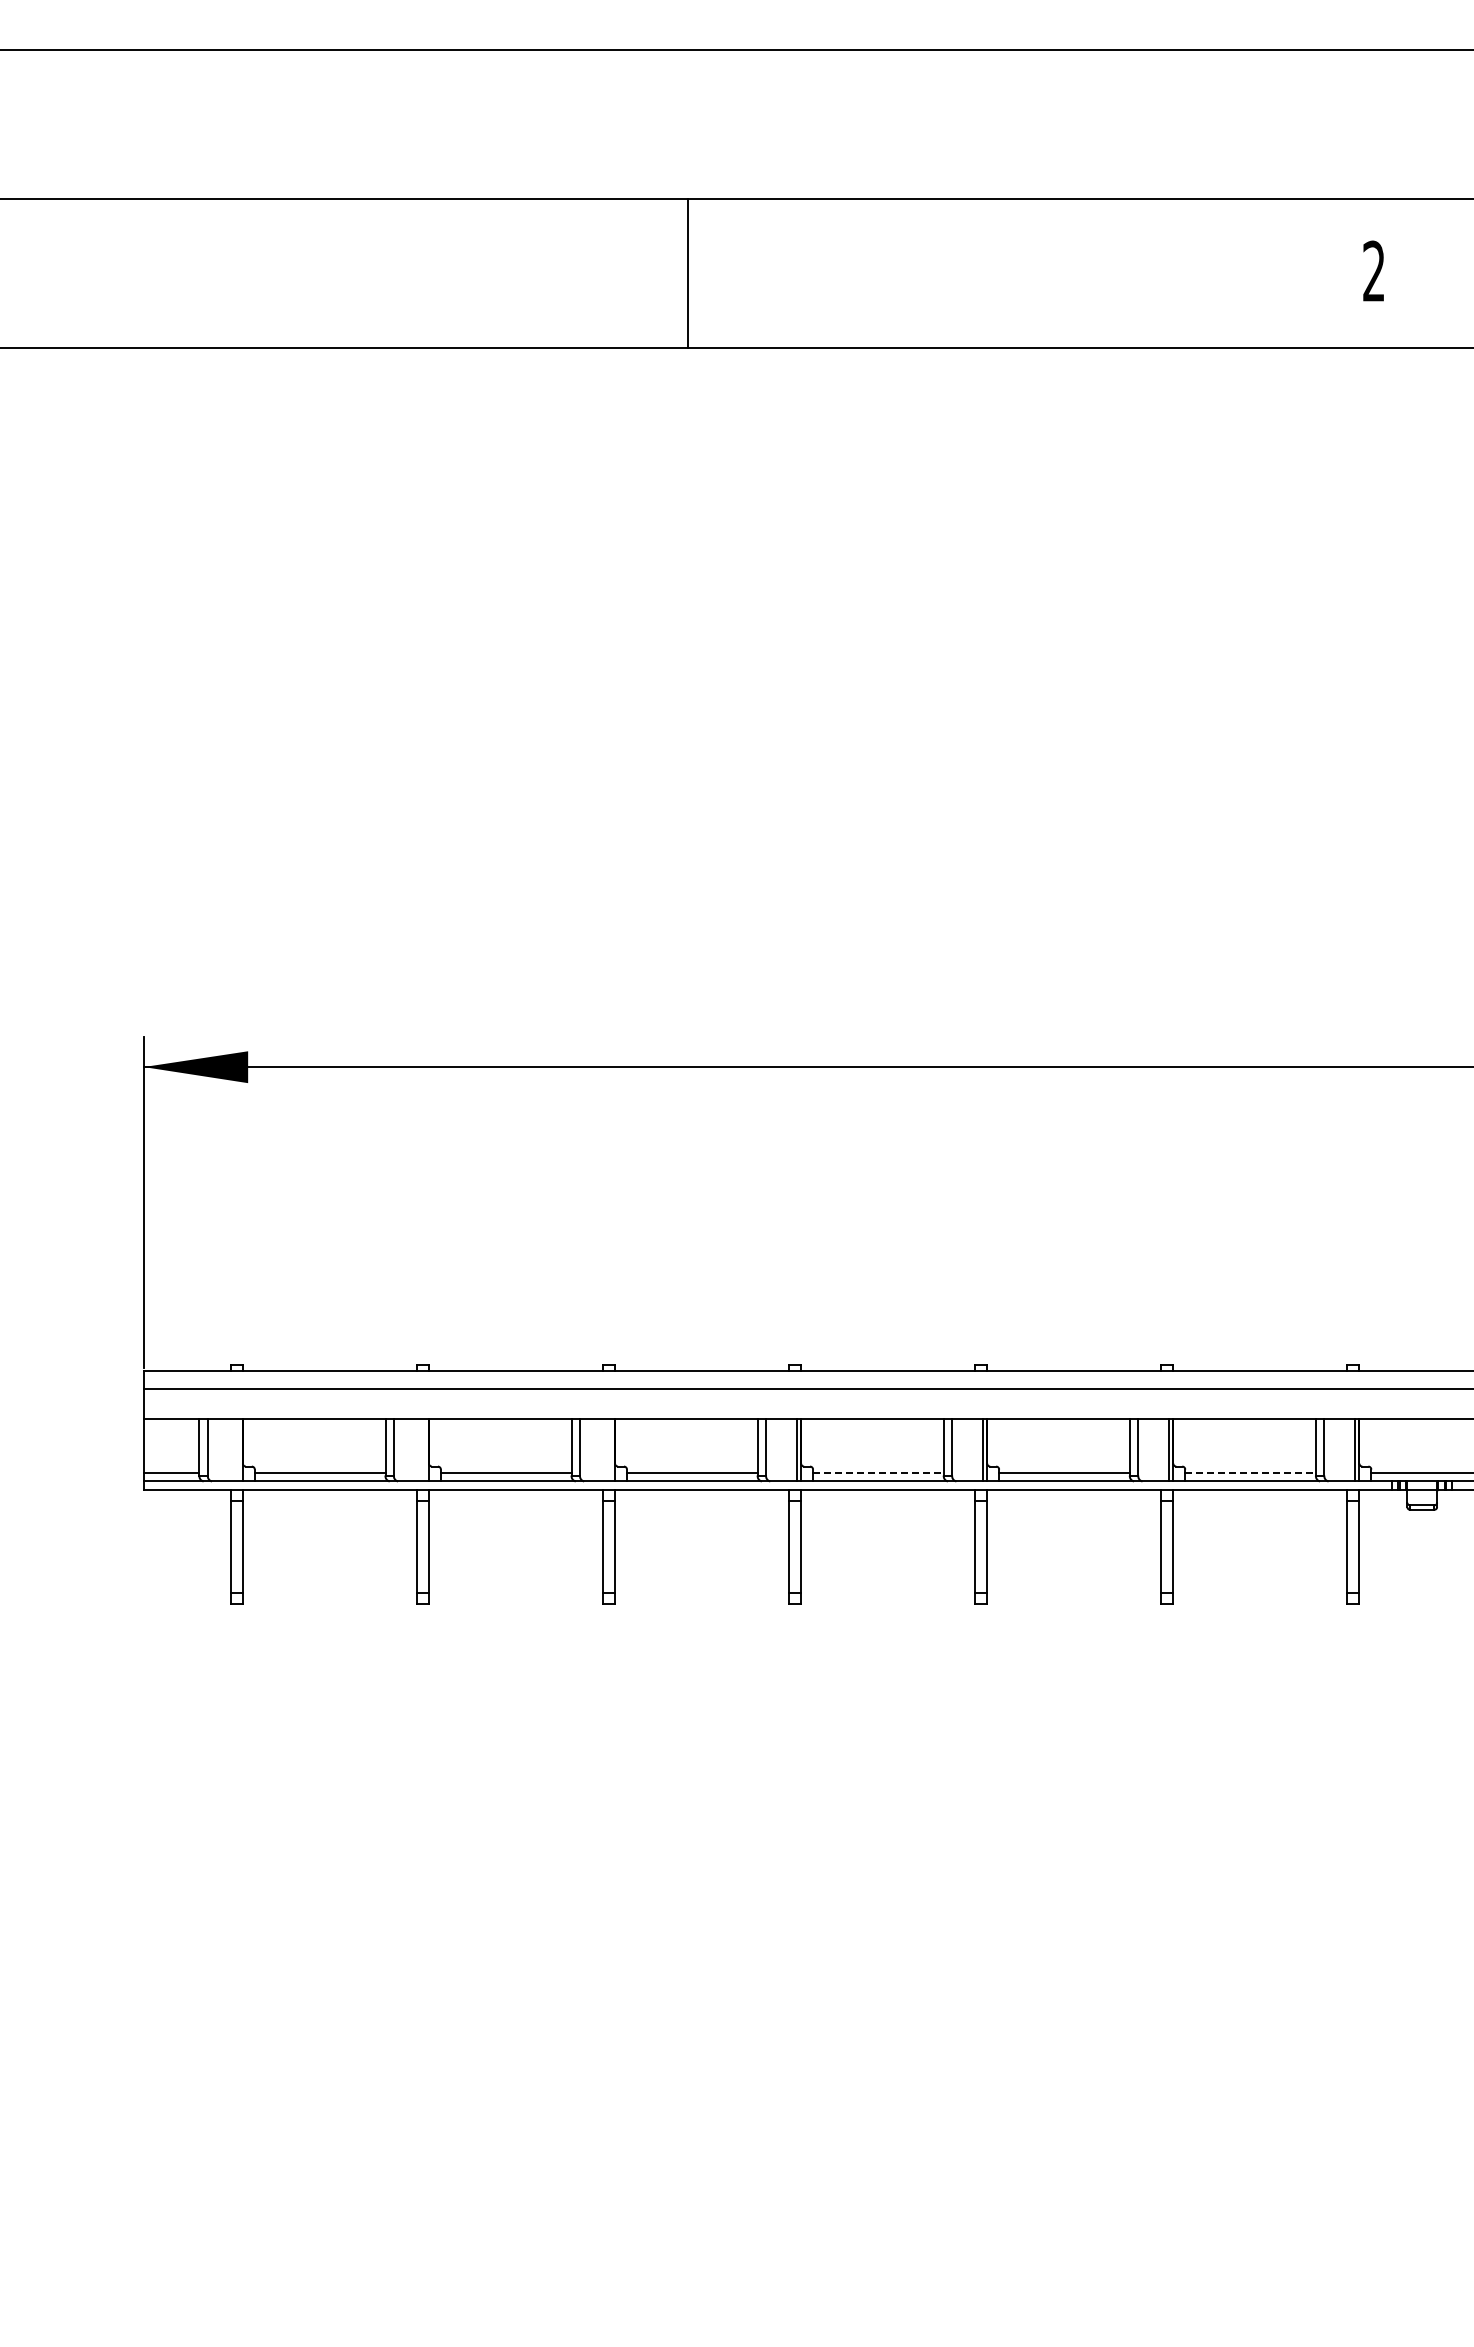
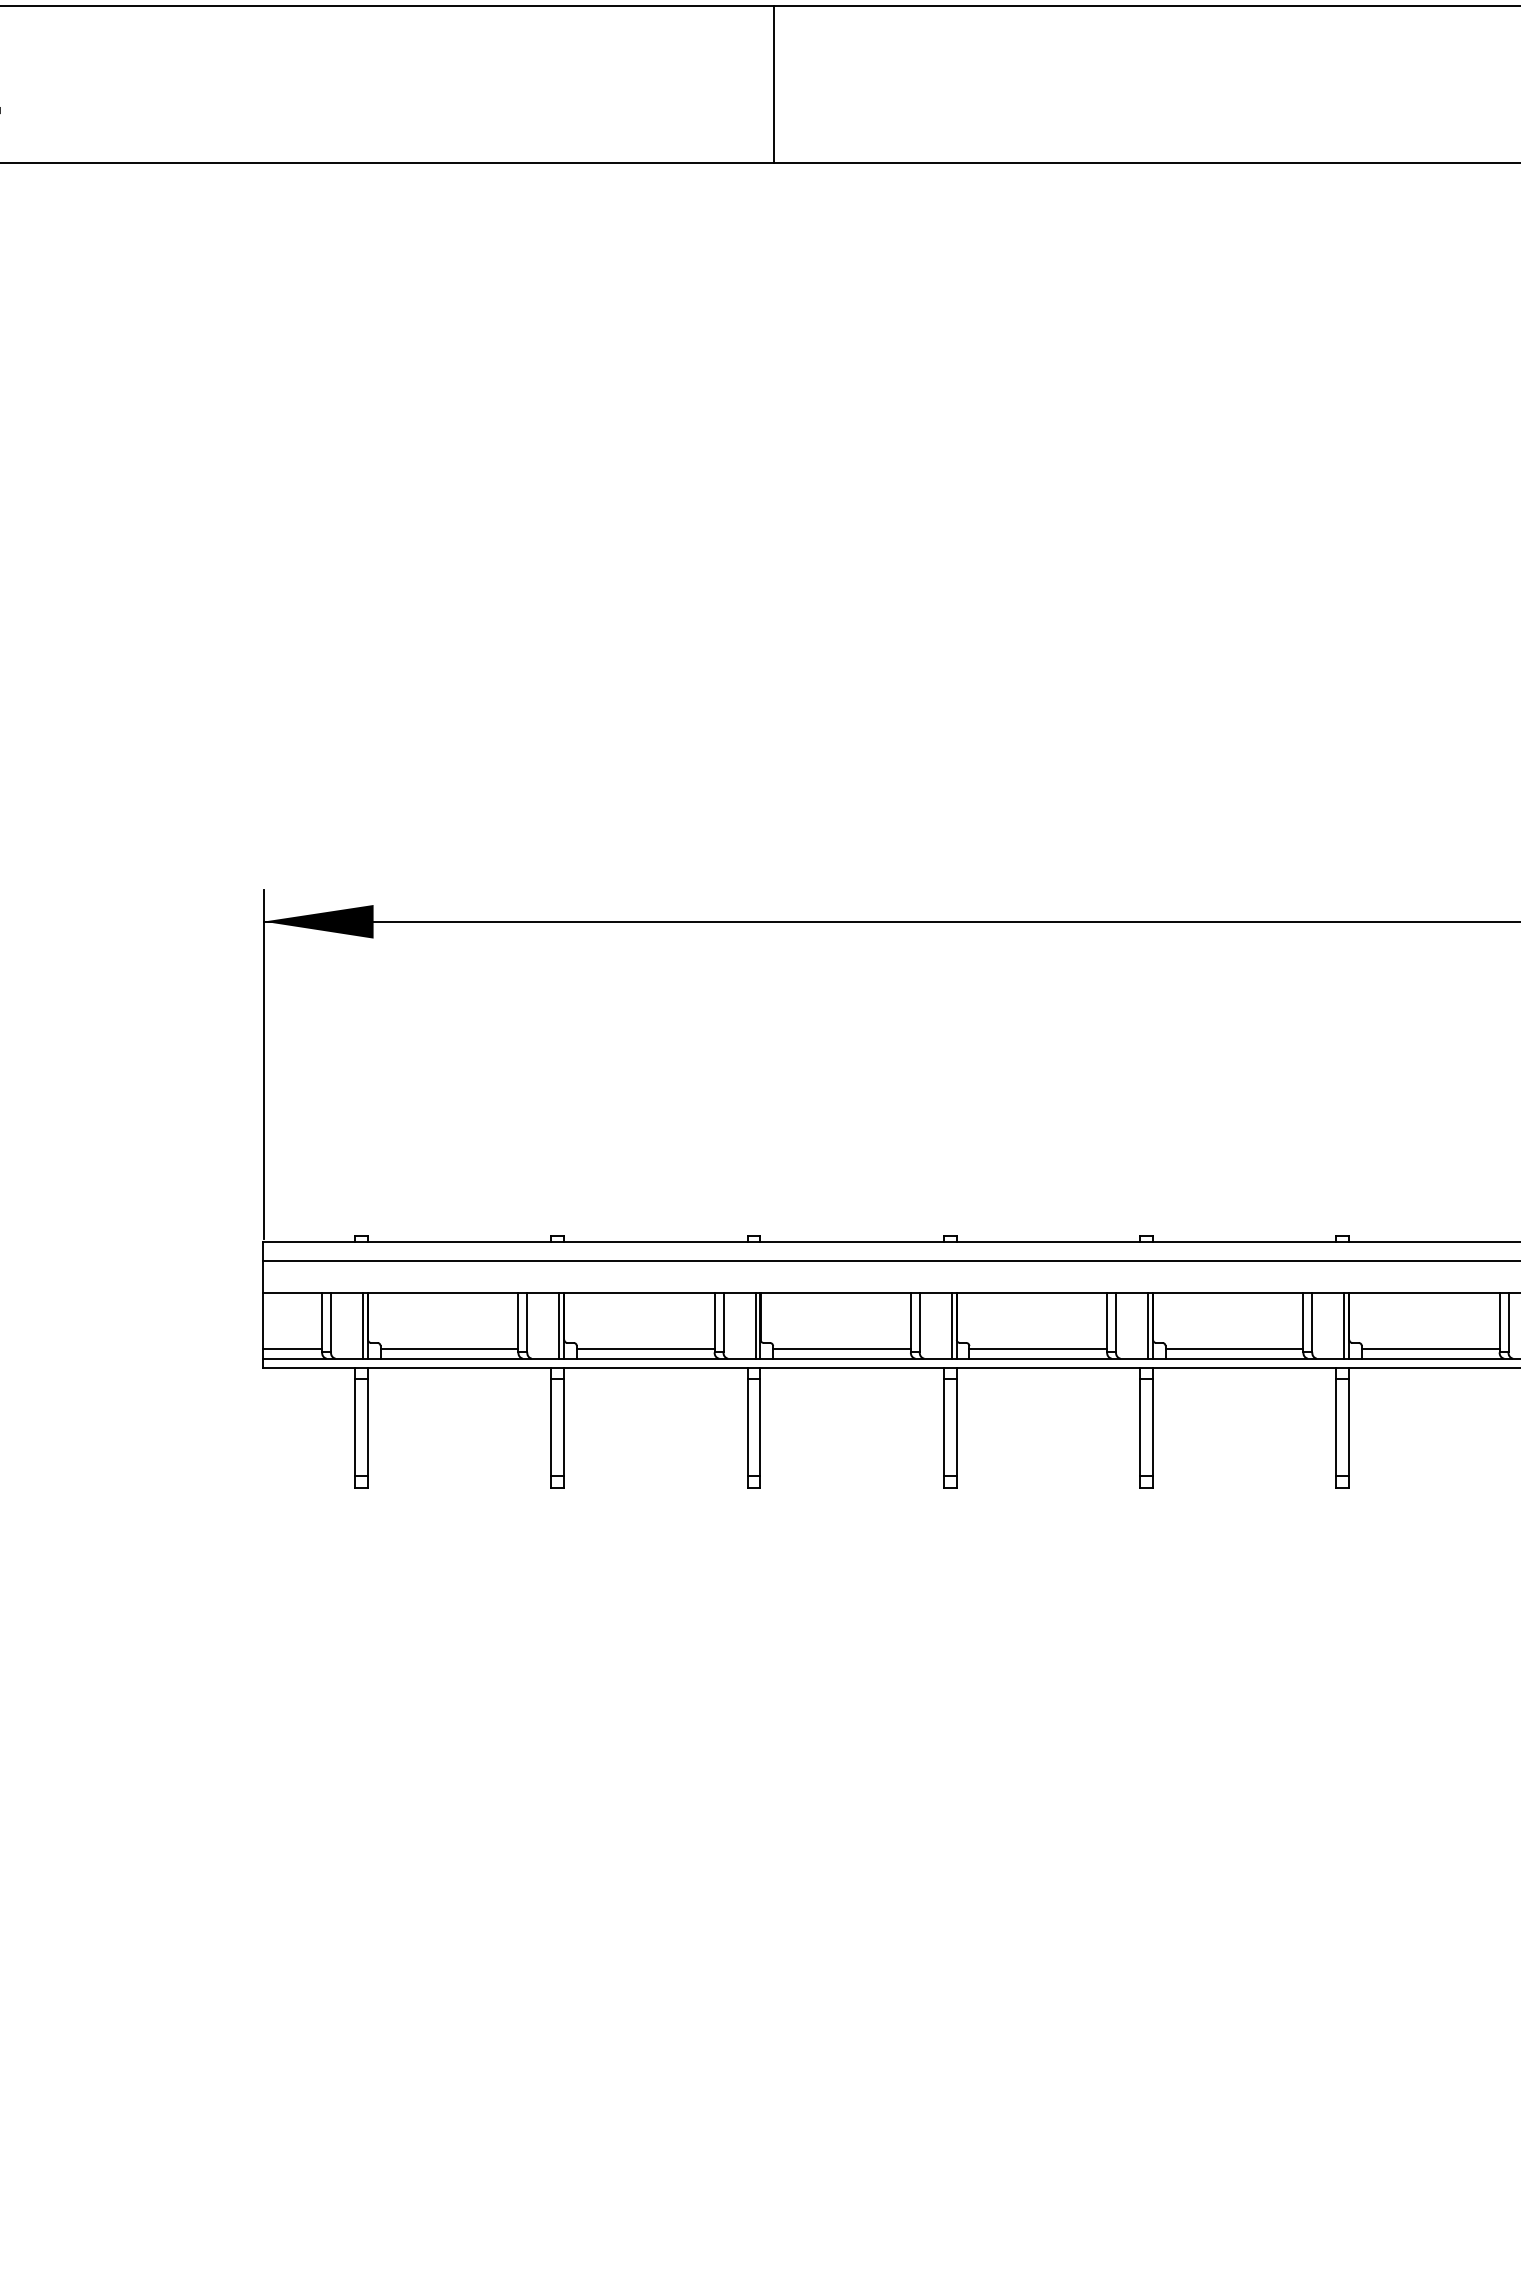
line: (688, 272) -> (774, 83), moved
line: (238, 1449) -> (363, 1324), added
line: (424, 1449) -> (559, 1324), added
line: (610, 1449) -> (755, 1324), added
line: (878, 1472) -> (1038, 1349), dashed -> solid
line: (1251, 1472) -> (1431, 1349), dashed -> solid

